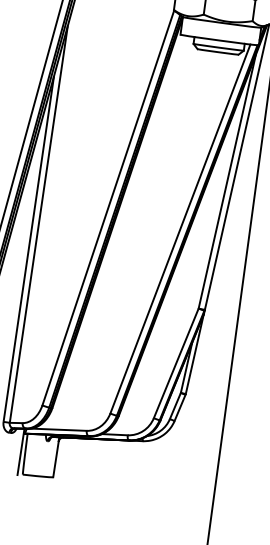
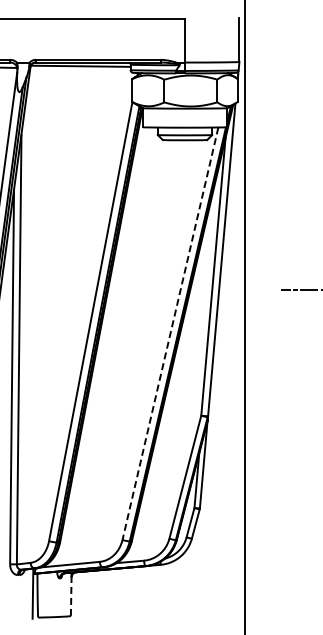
line: (180, 228) -> (170, 333), solid -> dashed
line: (56, 459) -> (71, 596), solid -> dashed

